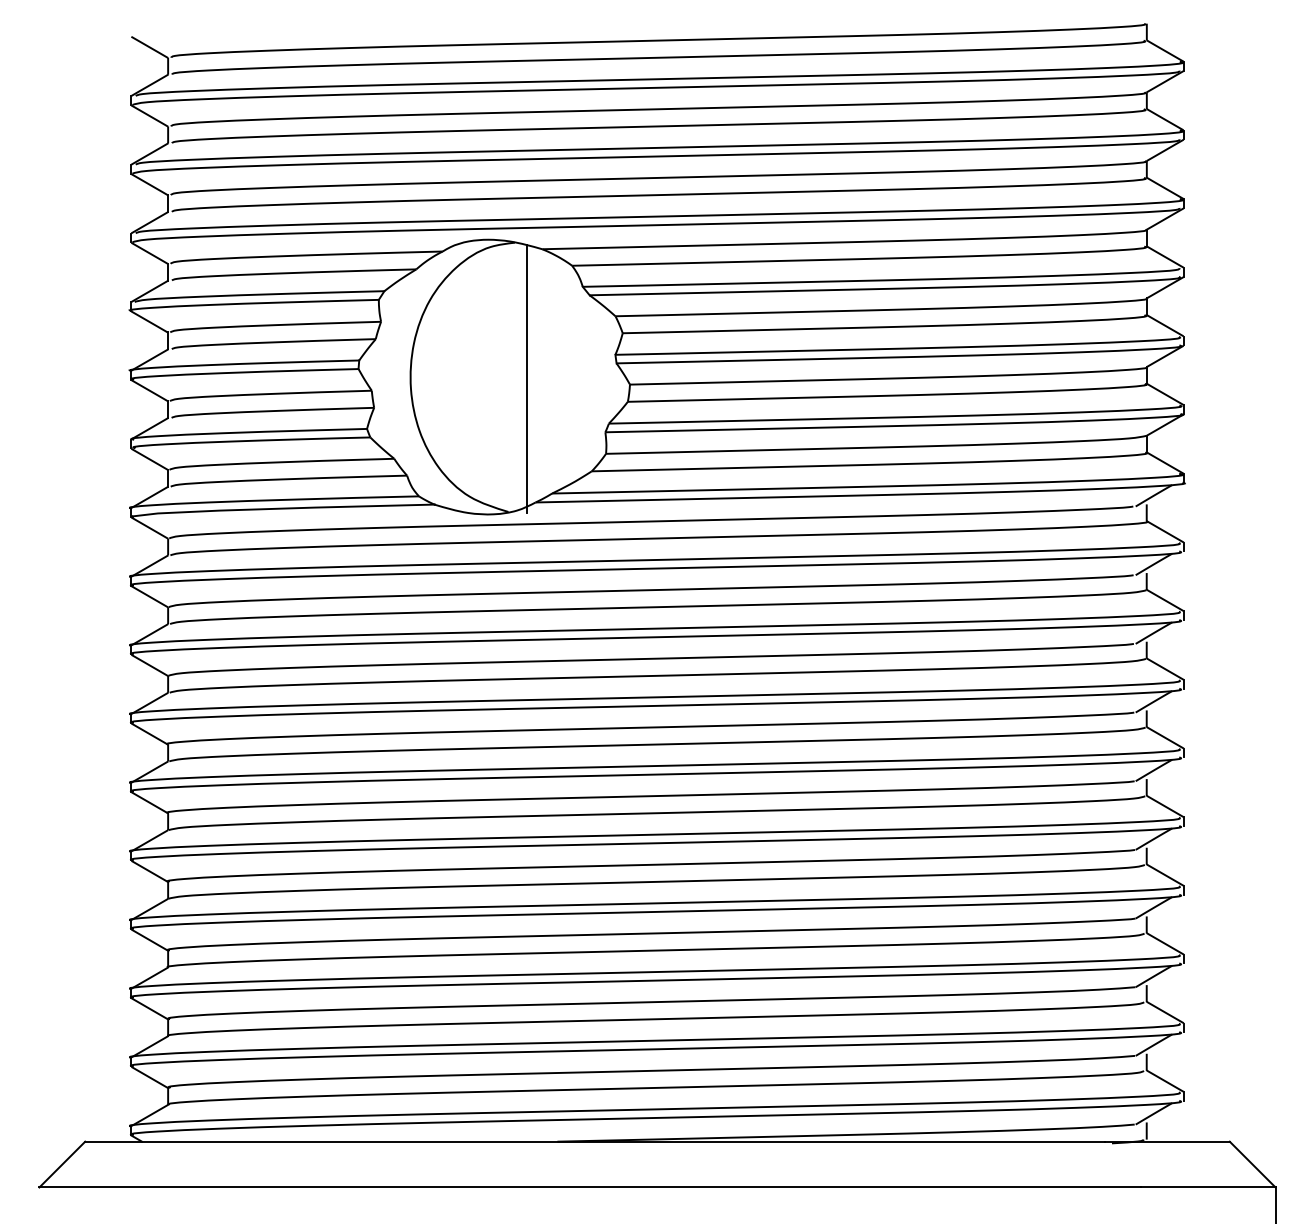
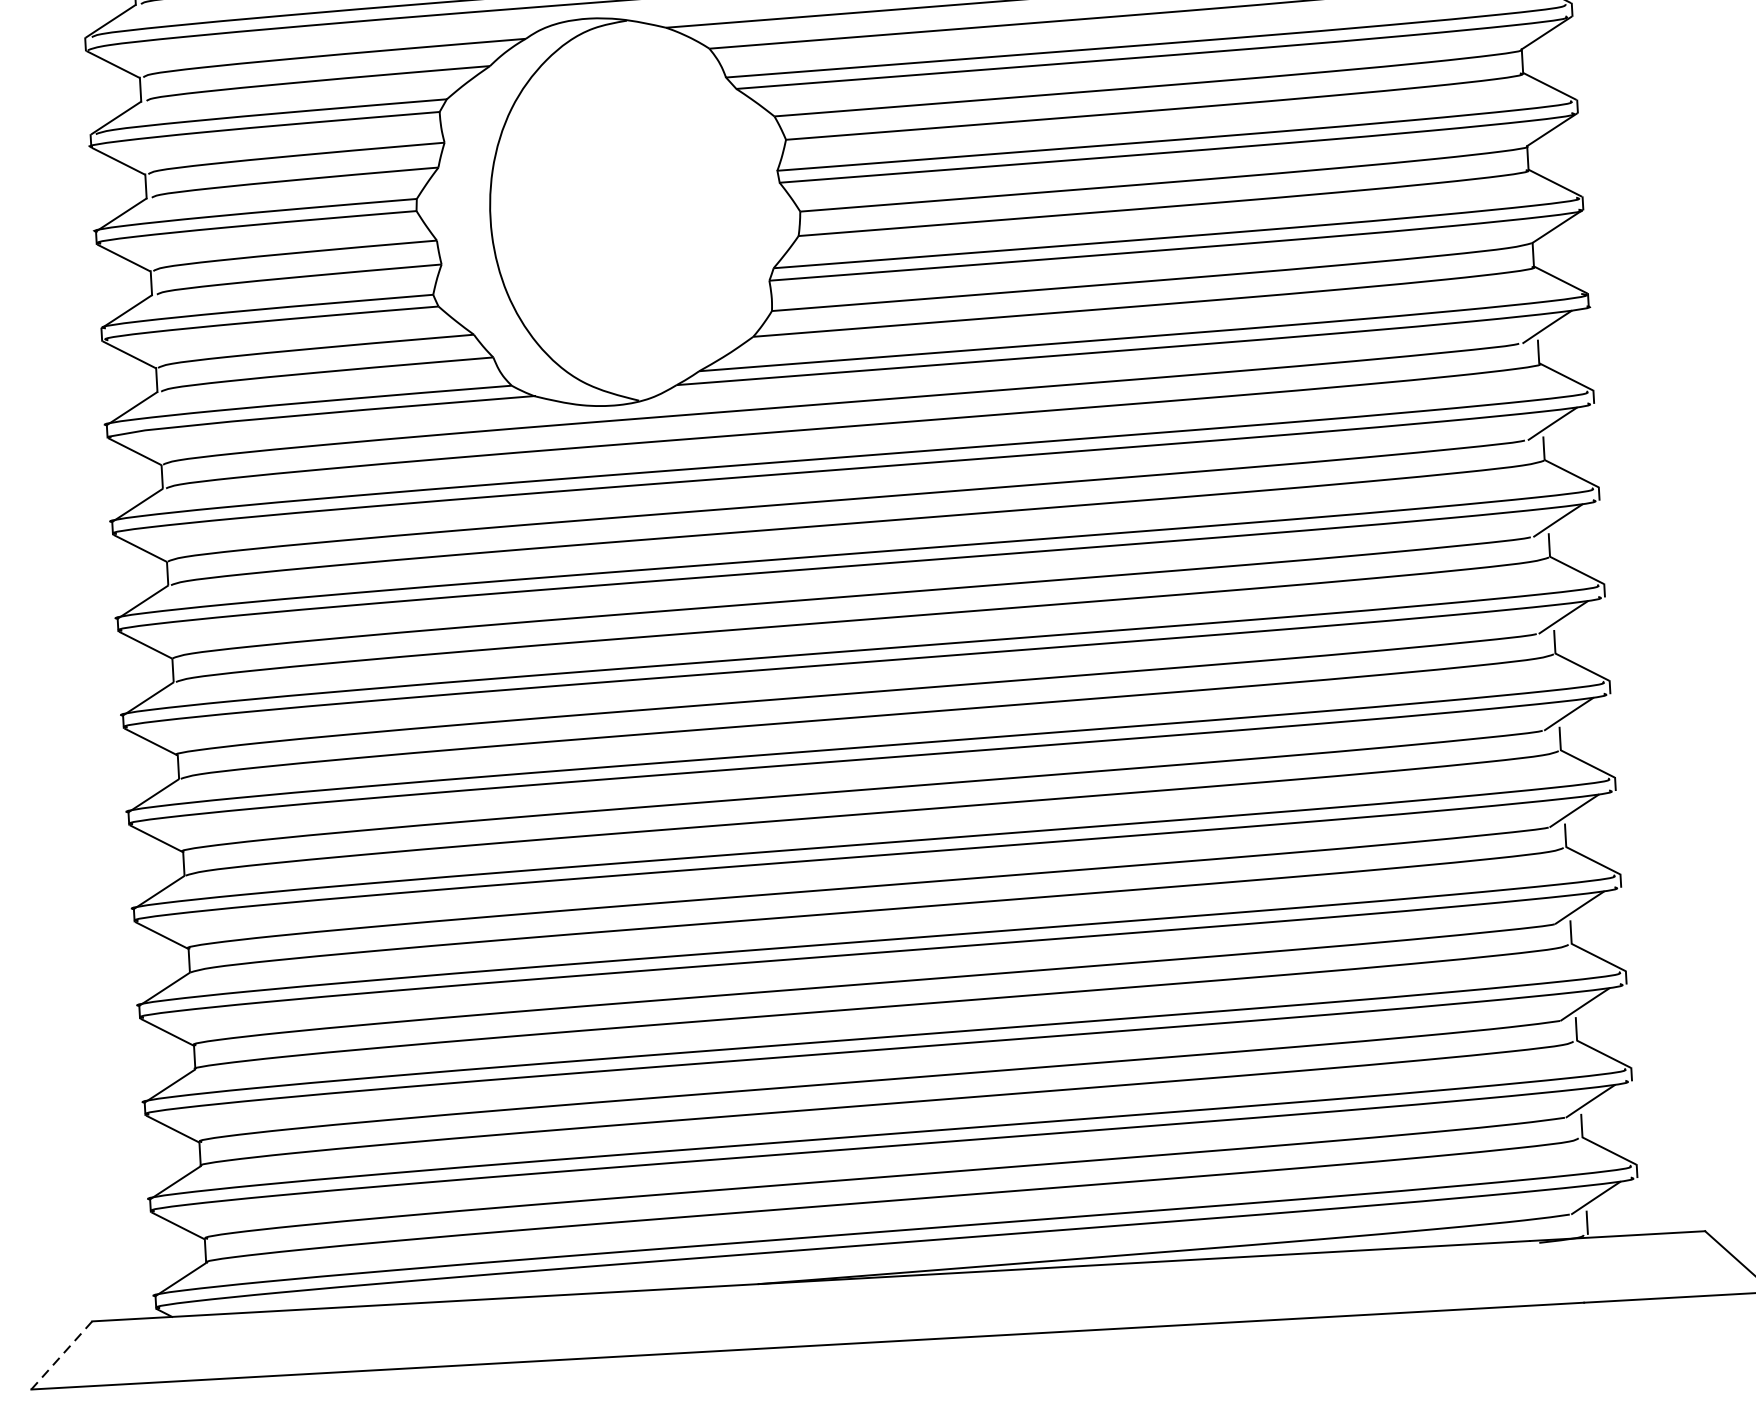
line: (526, 378) -> (653, 211), removed
line: (61, 1164) -> (60, 1355), solid -> dashed

